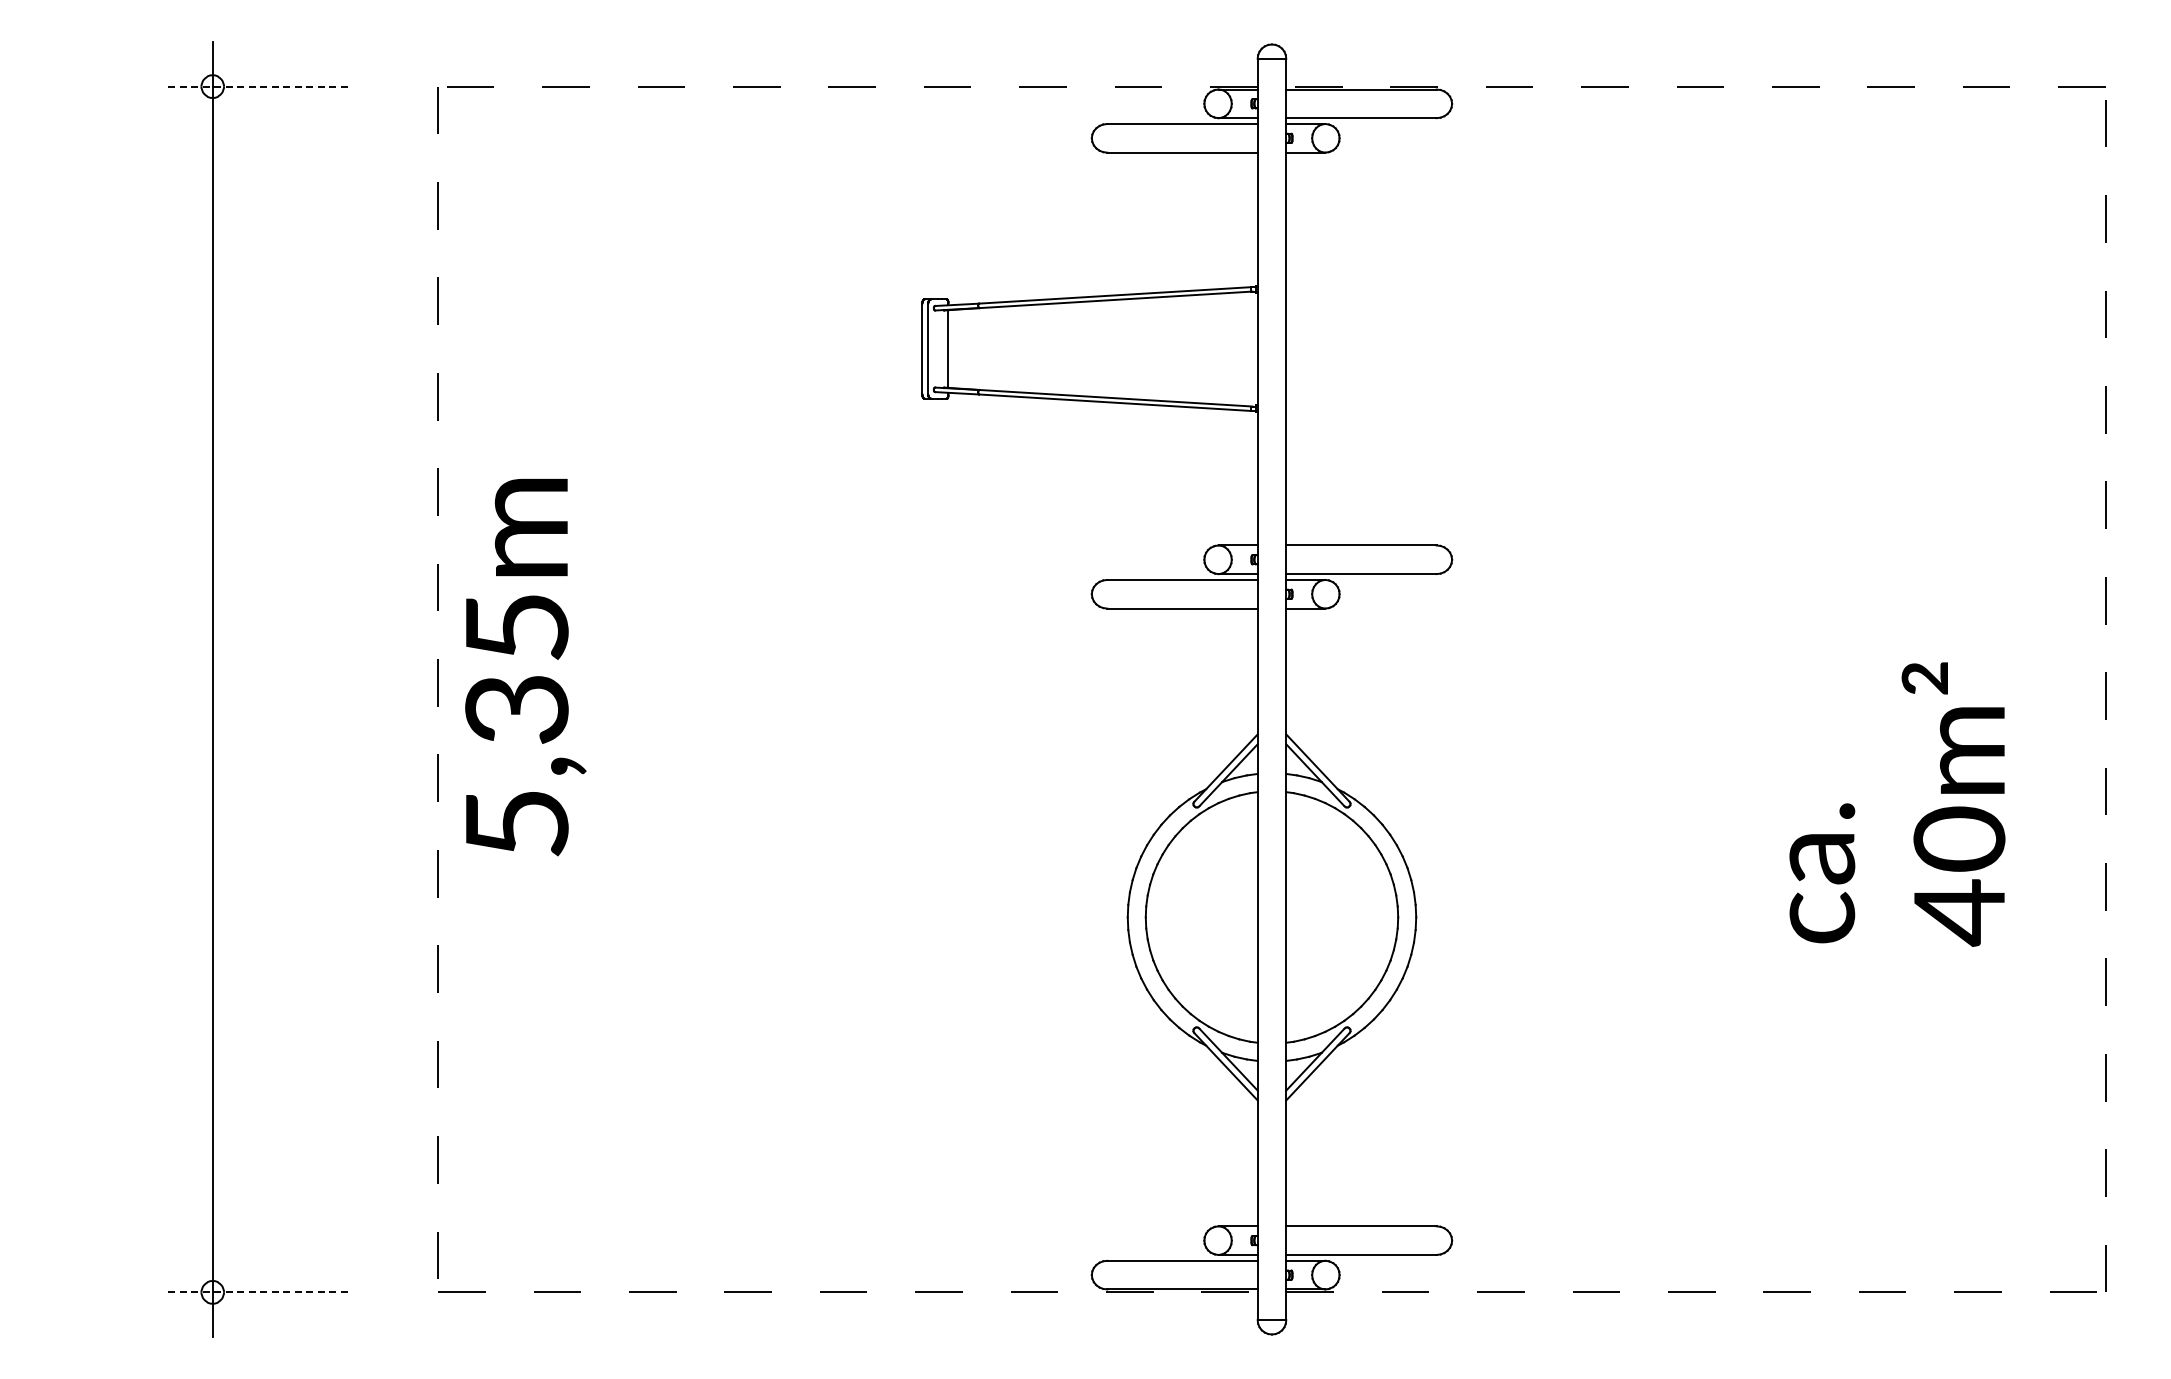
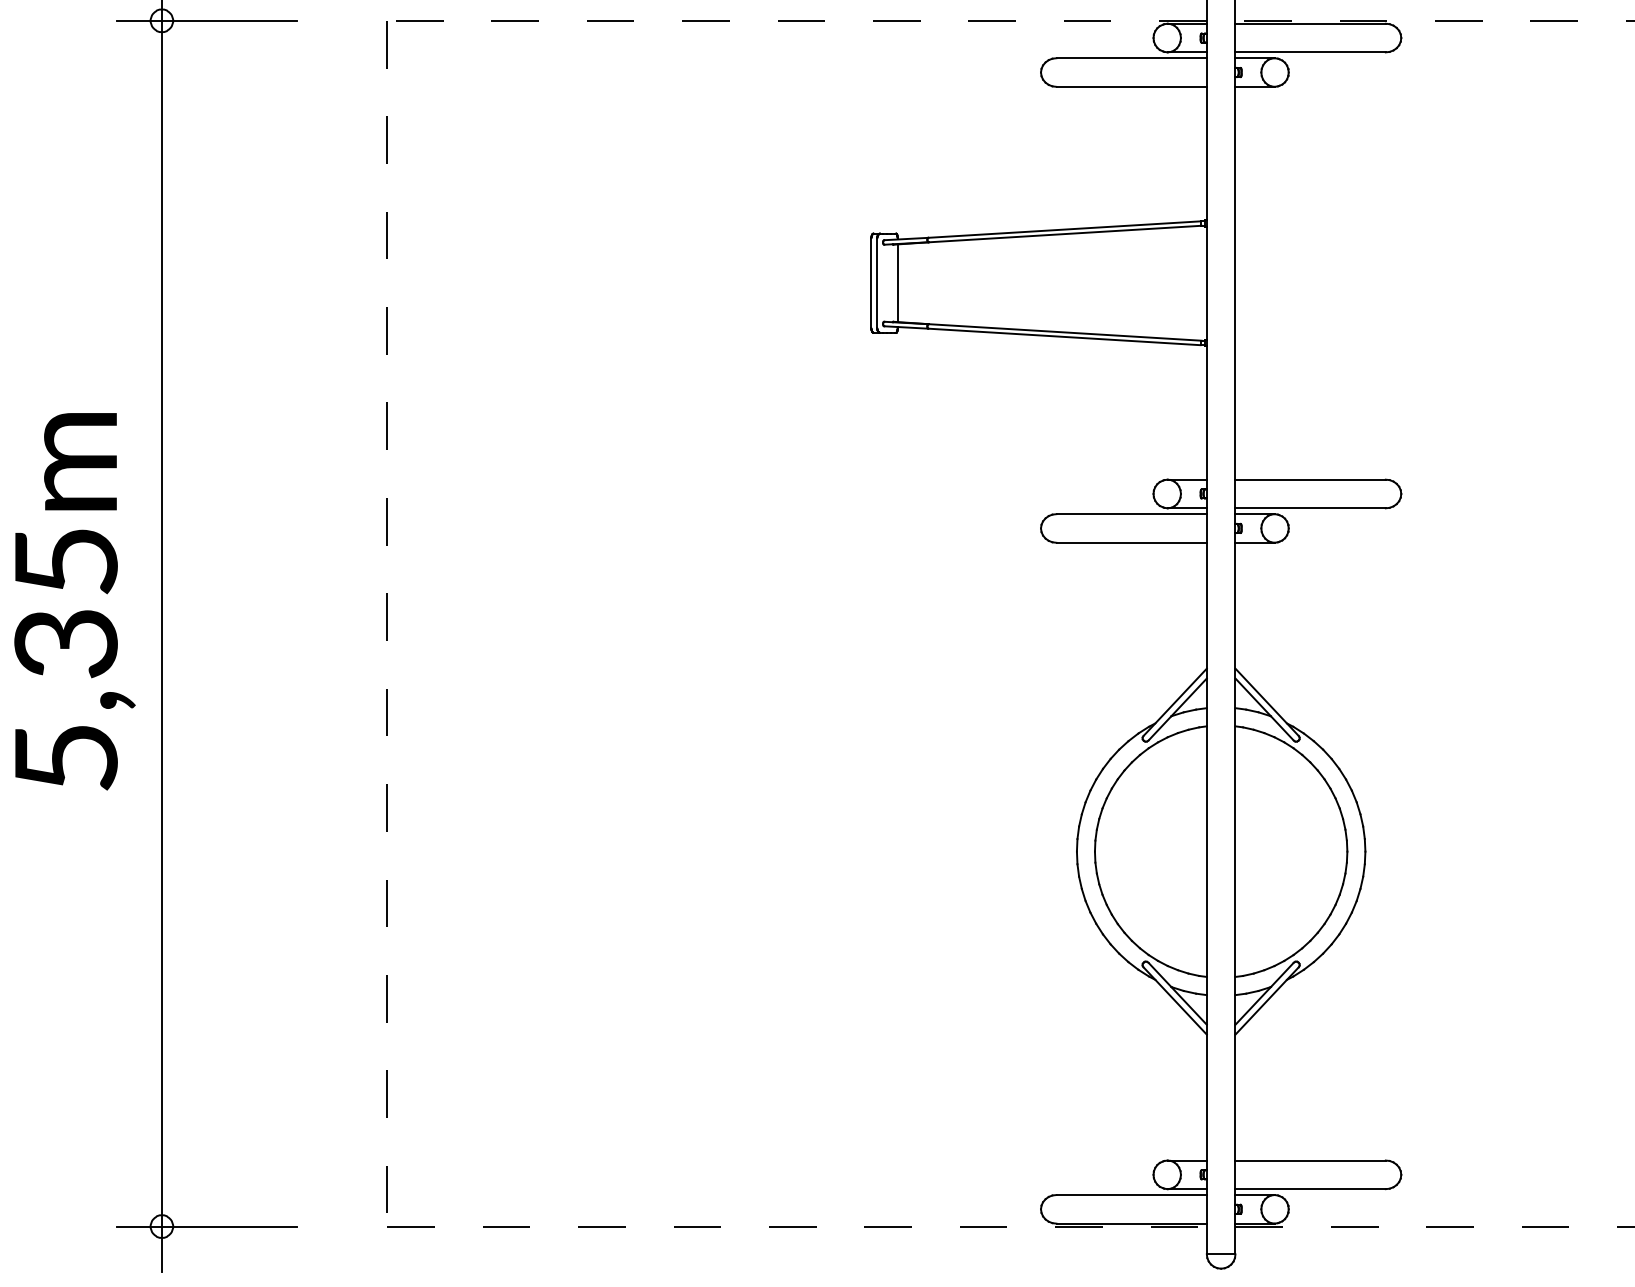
line: (257, 86) -> (206, 20), dashed -> solid
text: (525, 667) -> (74, 601), moved
line: (257, 1292) -> (206, 1226), dashed -> solid

